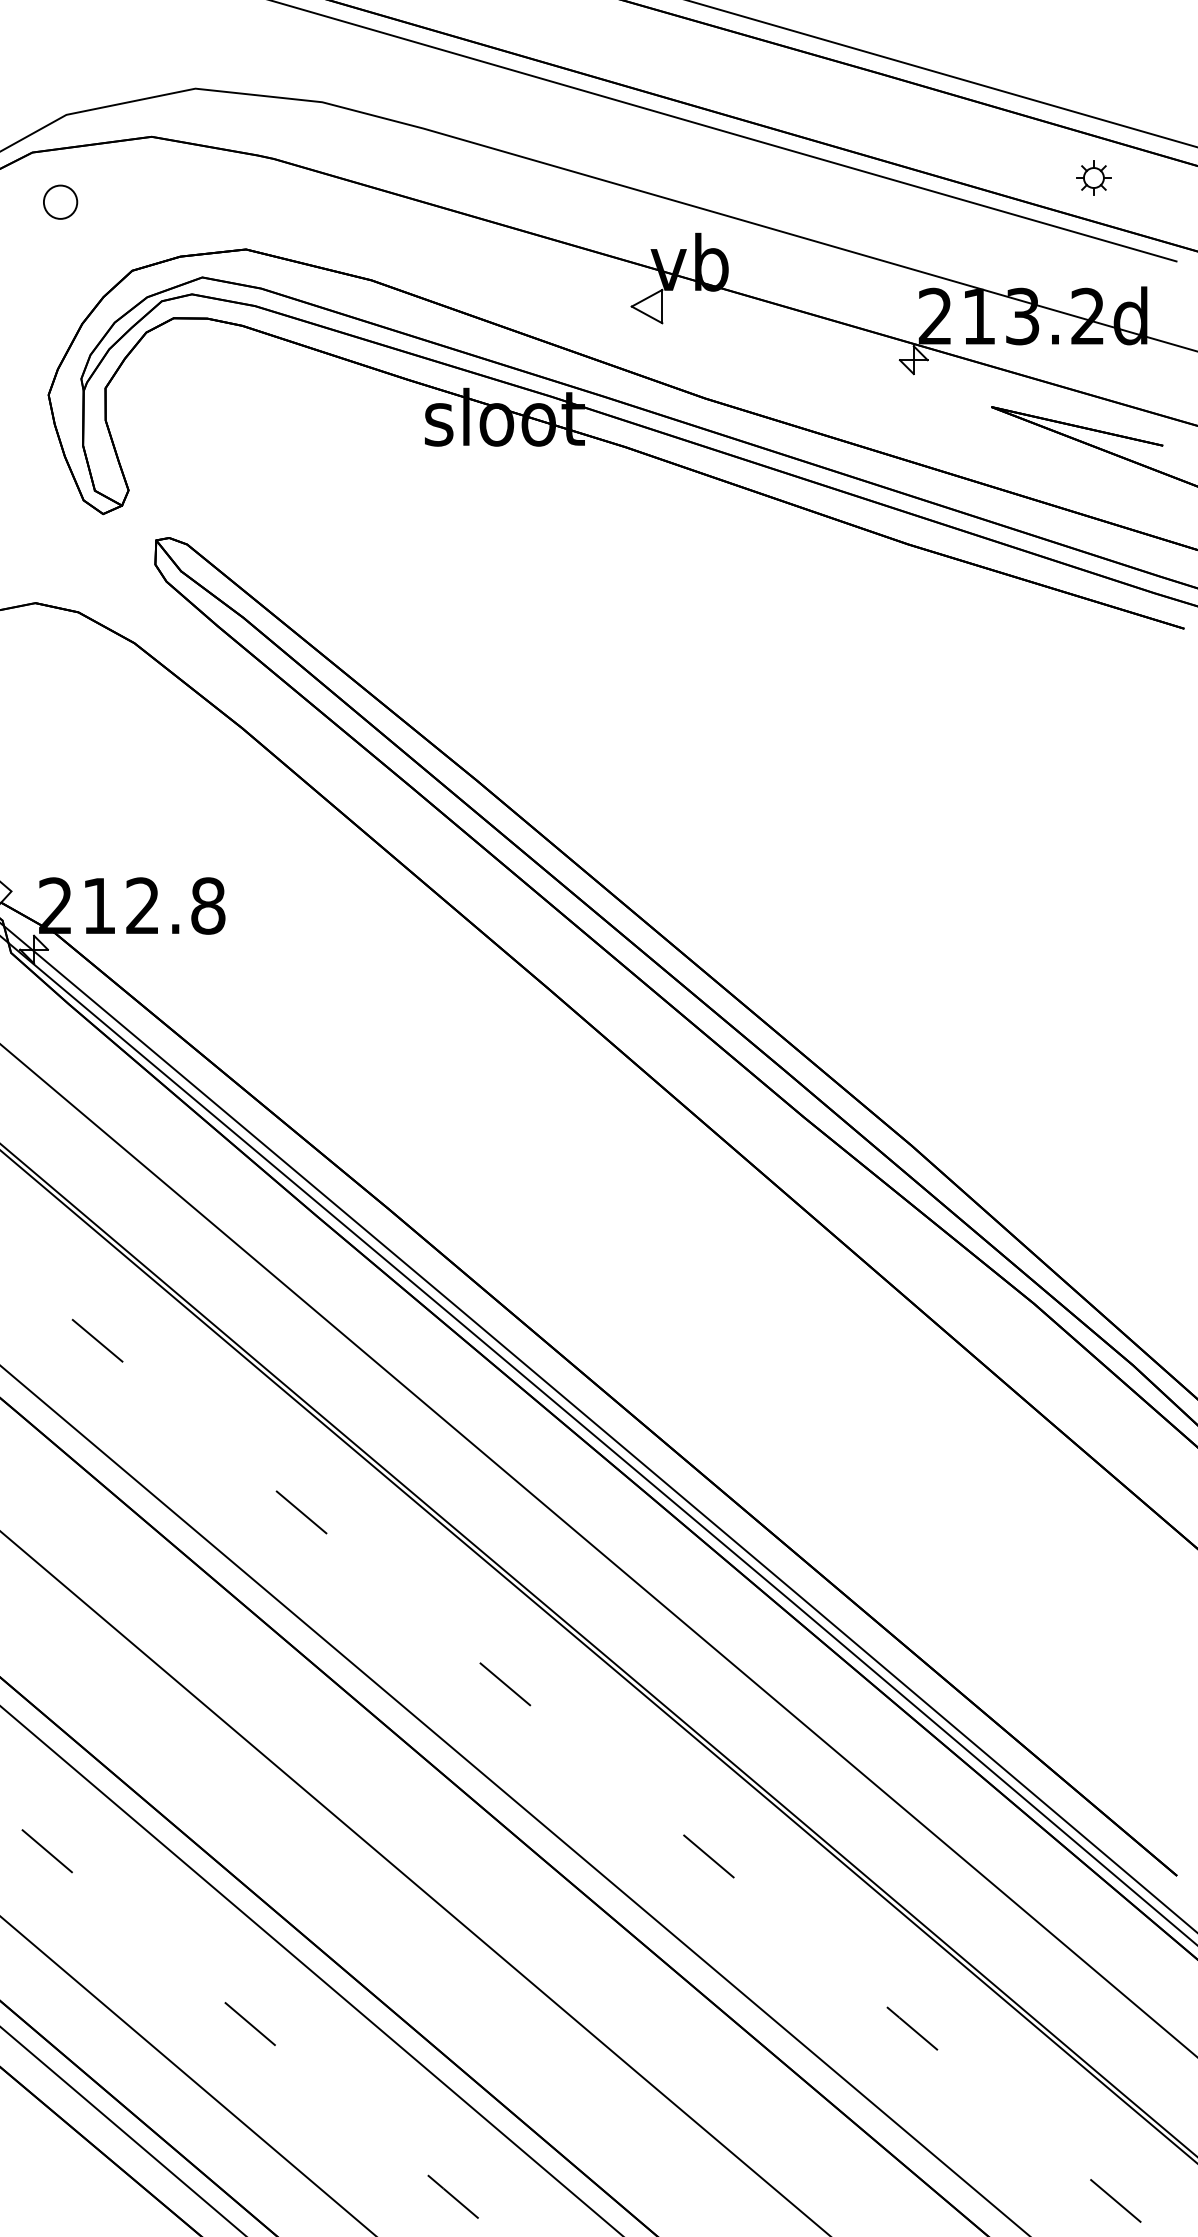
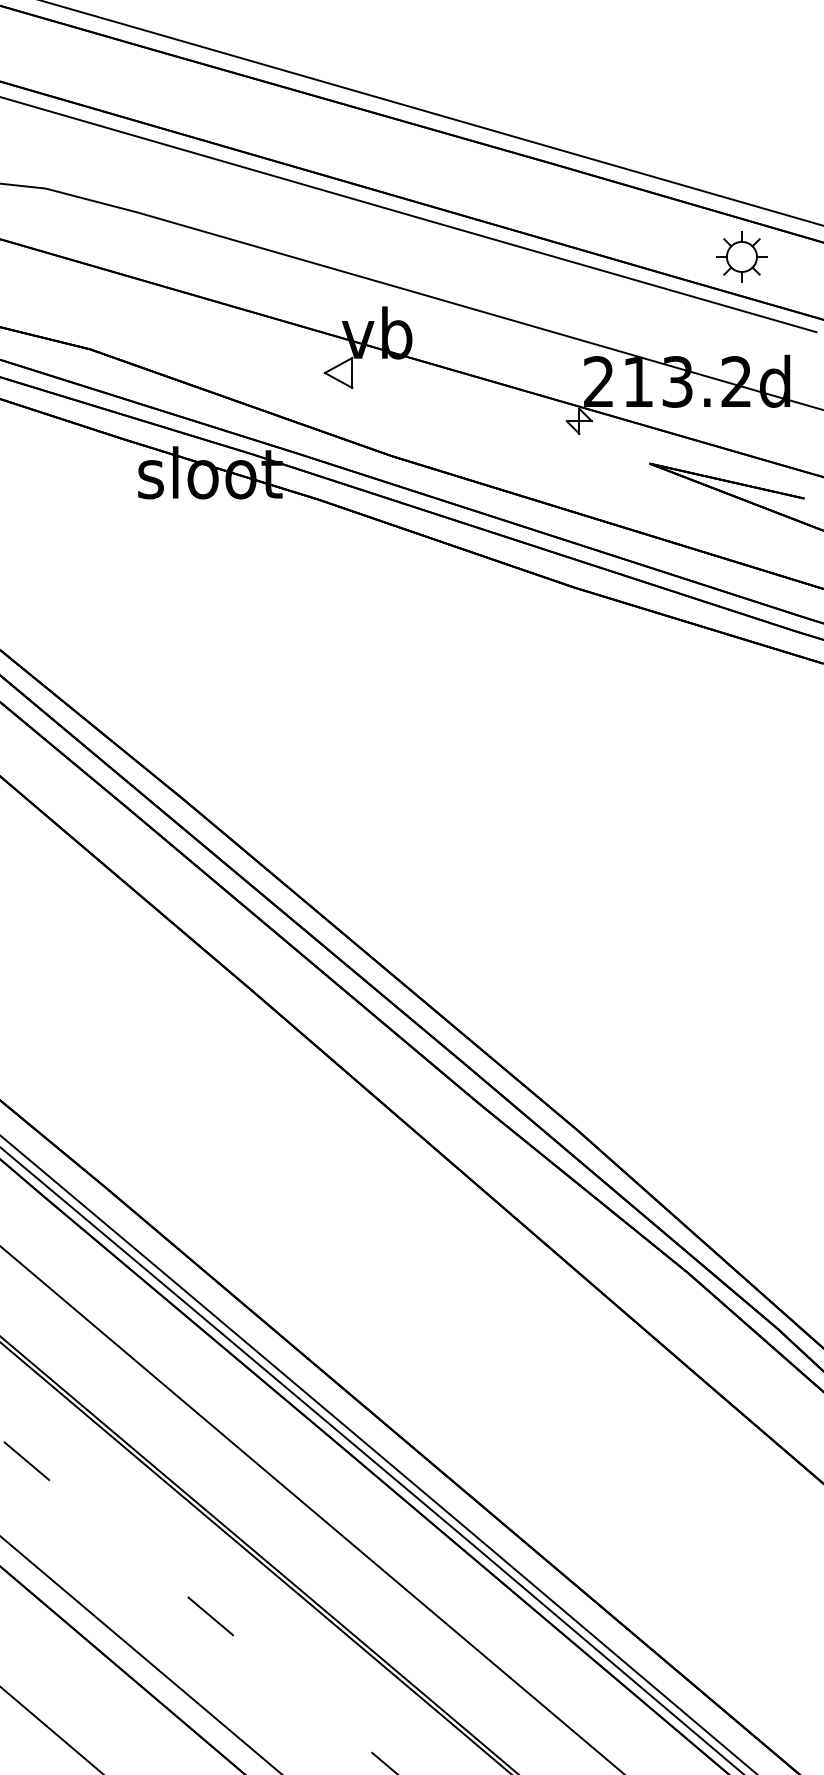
part: (1093, 177) -> (741, 256), size x1.67

